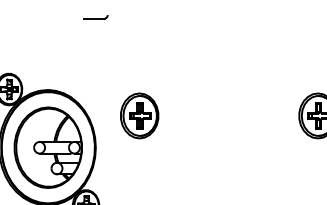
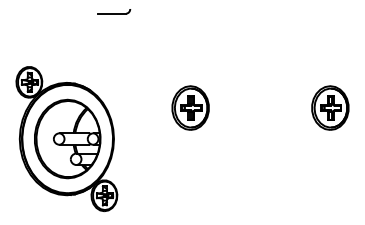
part: (96, 16) -> (114, 11), size x1.43
part: (139, 115) -> (190, 107), moved

